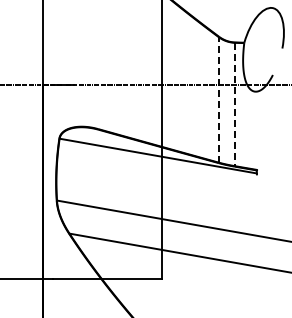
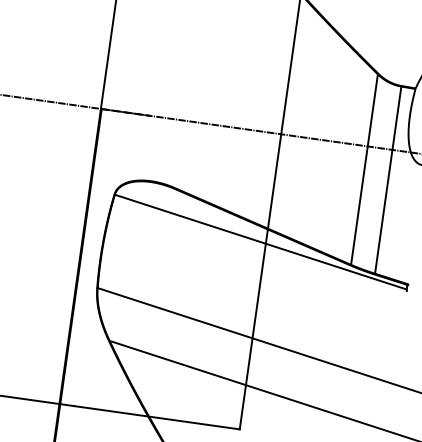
line: (218, 99) -> (364, 169), dashed -> solid
line: (234, 104) -> (387, 180), dashed -> solid

